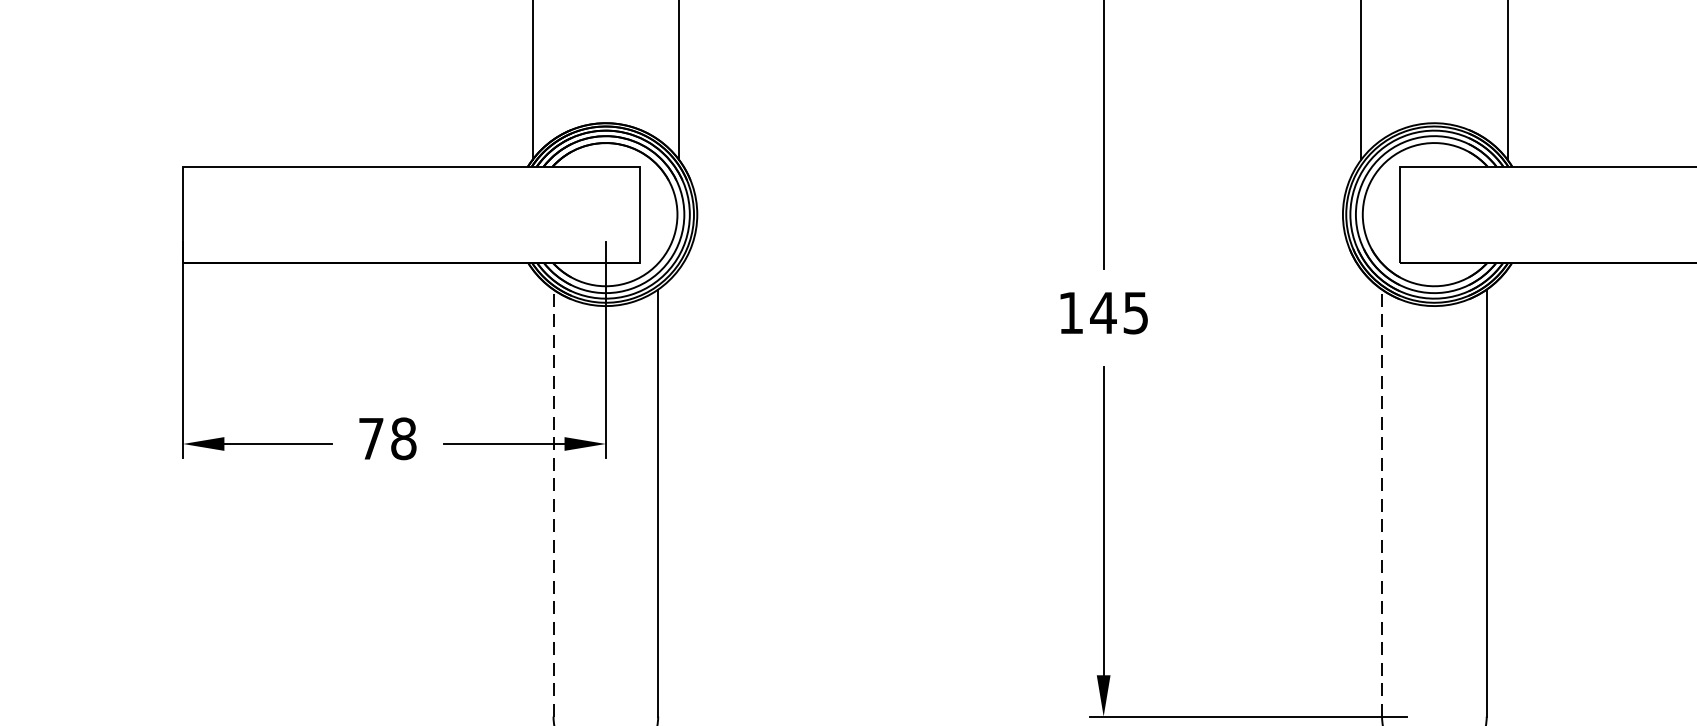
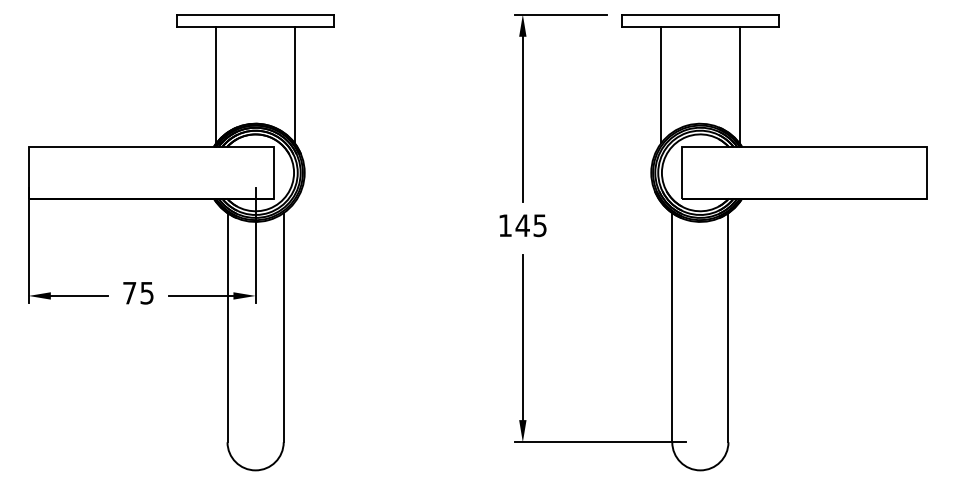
text: (402, 437) -> (146, 292), 78 -> 75
line: (553, 502) -> (227, 327), dashed -> solid
line: (1382, 502) -> (672, 327), dashed -> solid

